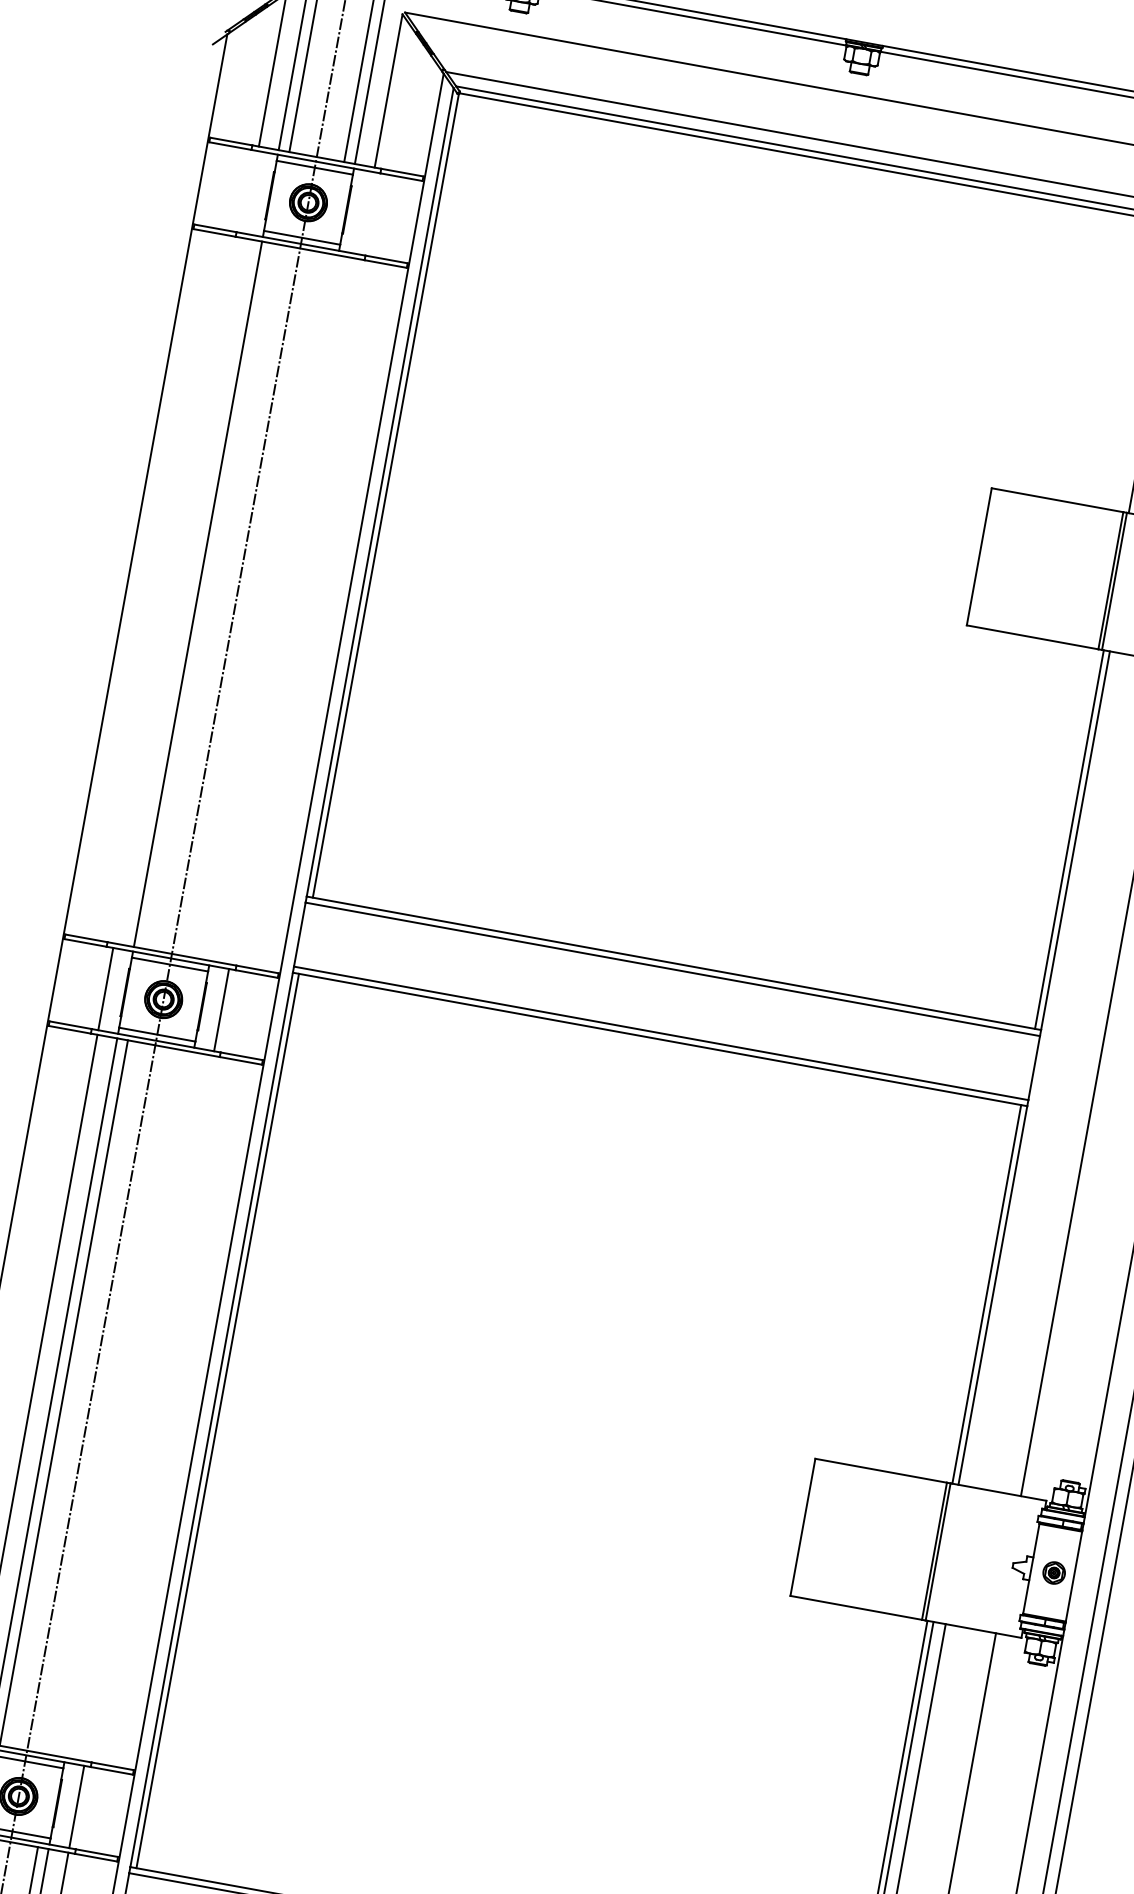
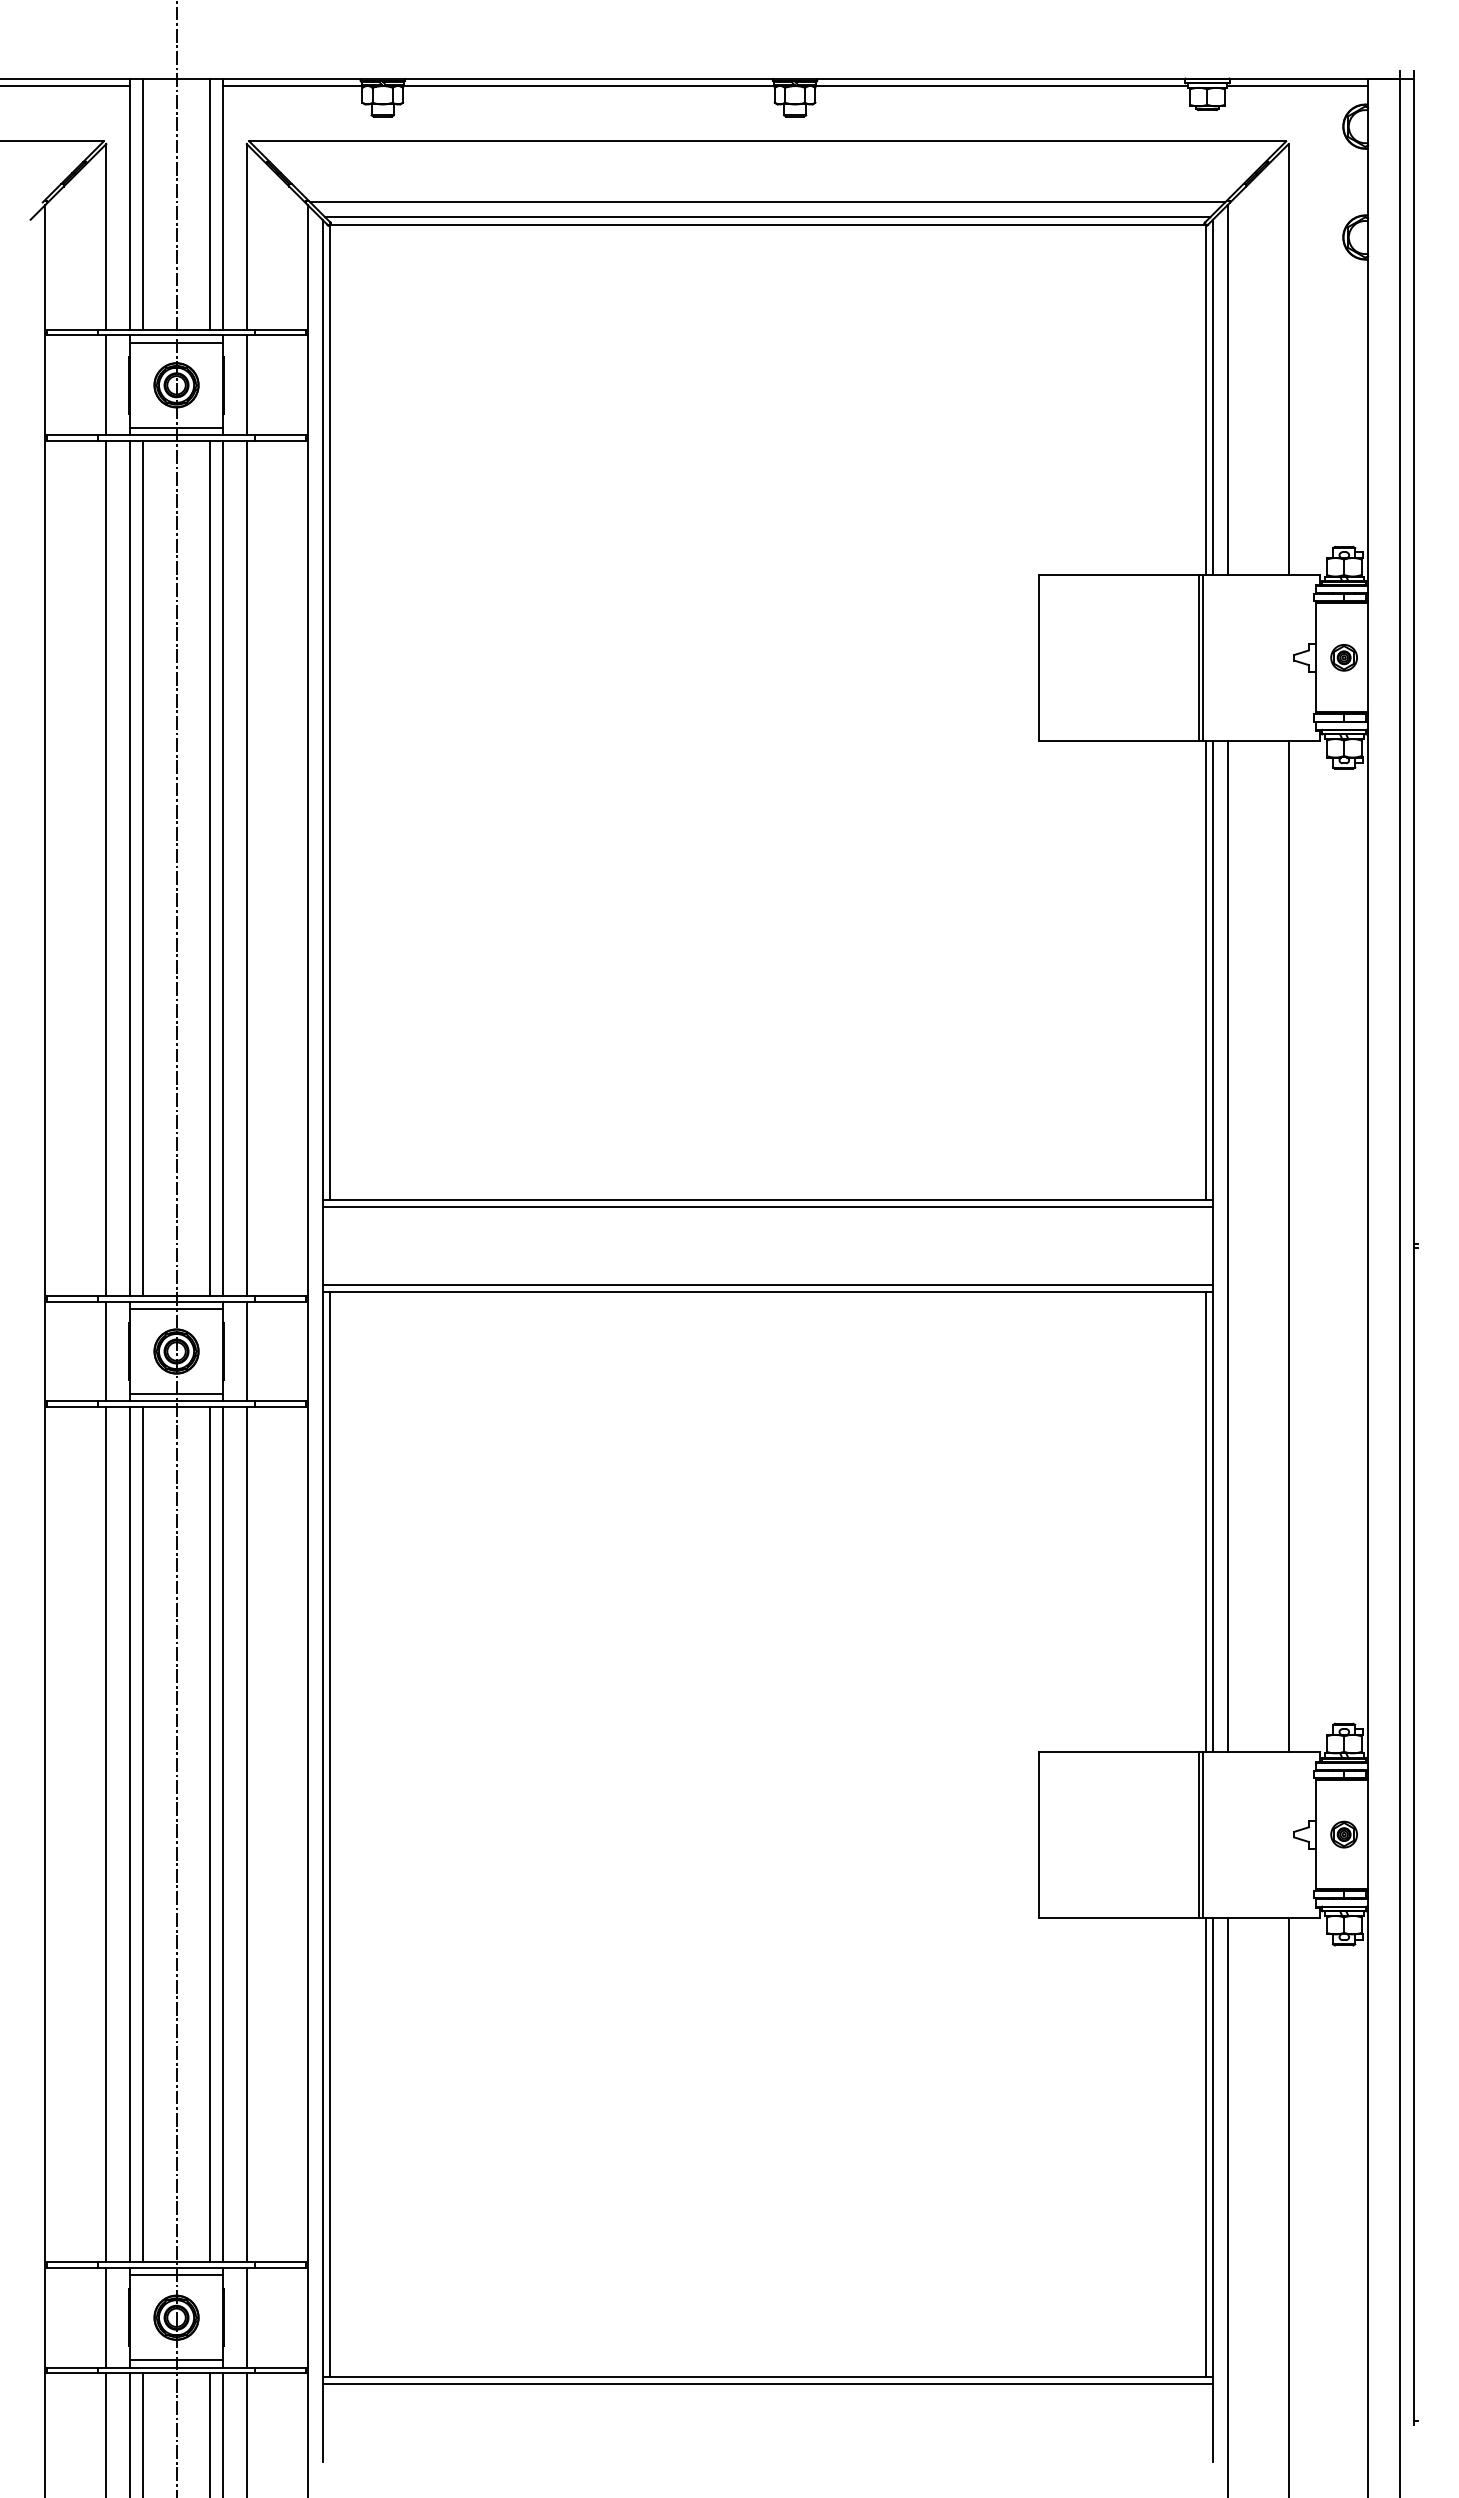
line: (250, 192) -> (106, 385), added
line: (366, 213) -> (246, 385), added
line: (178, 590) -> (106, 868), added
line: (208, 596) -> (143, 868), added
line: (263, 606) -> (209, 868), added
line: (273, 608) -> (222, 868), added
line: (293, 611) -> (246, 868), added
line: (1046, 1069) -> (1227, 1245), added
line: (118, 1402) -> (209, 1834), added
line: (129, 1404) -> (222, 1834), added
line: (148, 1408) -> (246, 1834), added

